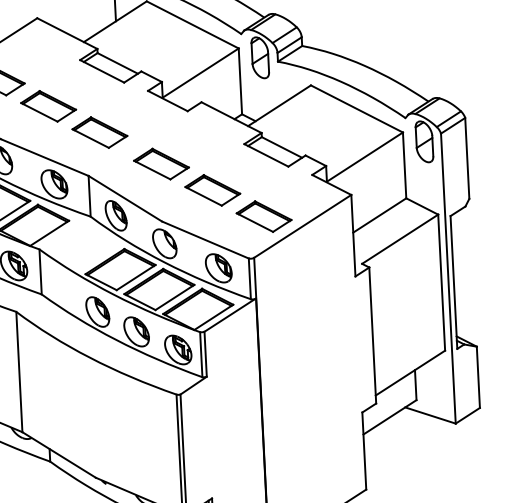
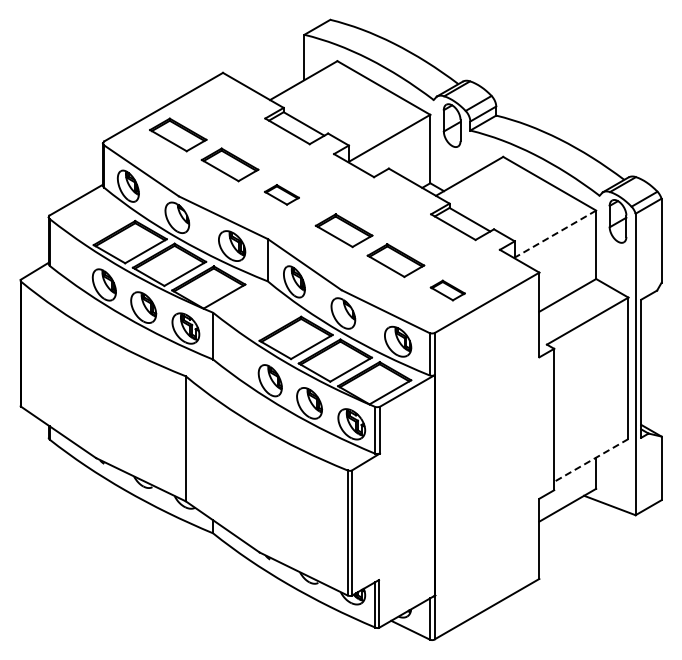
part: (99, 132) -> (281, 194), size x0.6
line: (364, 157) -> (555, 234), solid -> dashed
part: (263, 216) -> (447, 290), size x0.6
line: (410, 373) -> (591, 460), solid -> dashed

